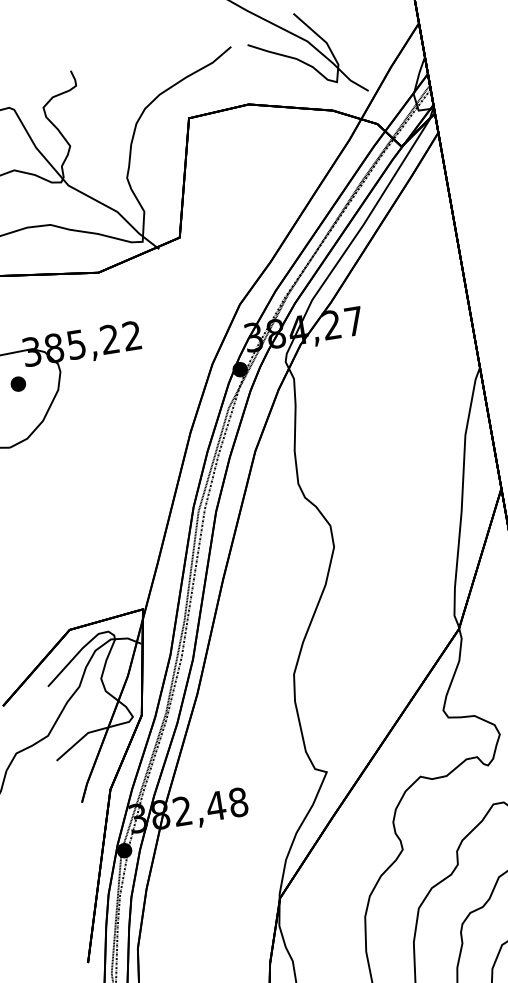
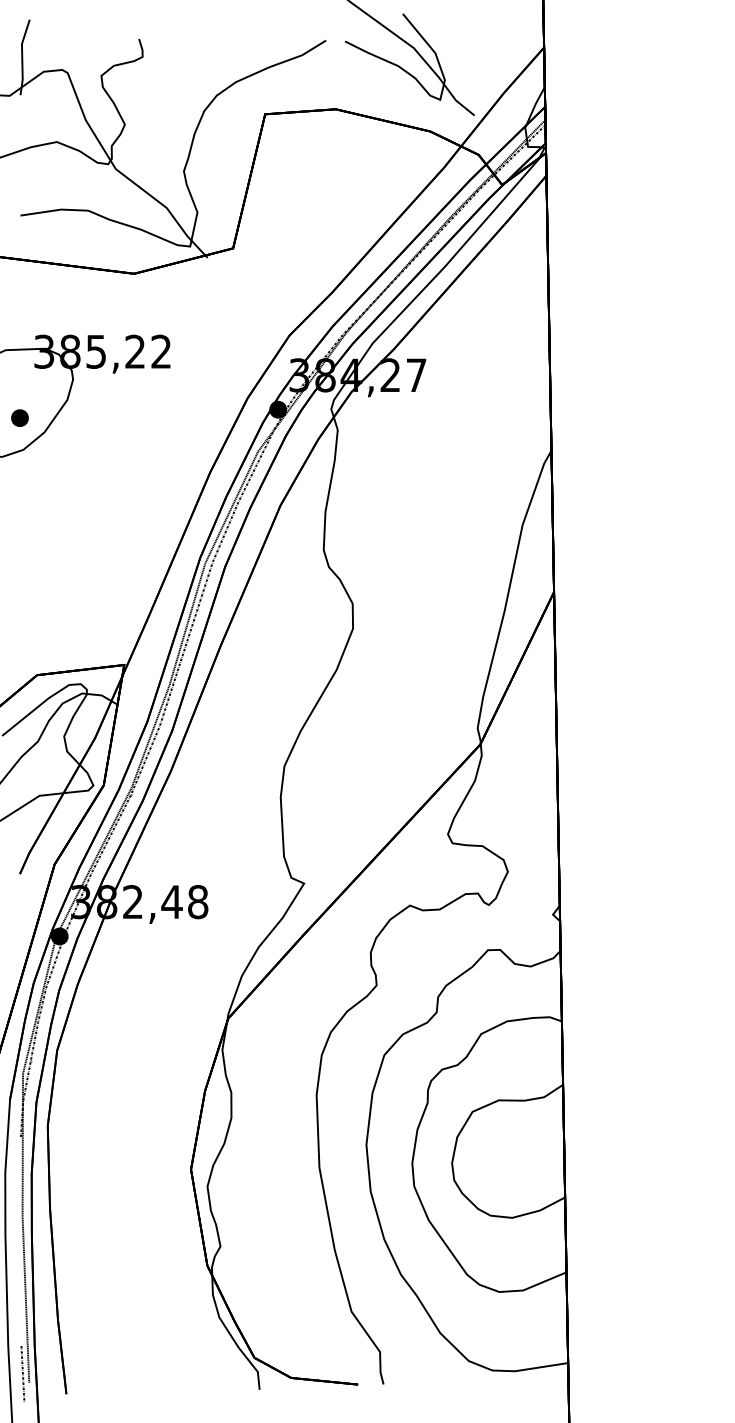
part: (17, 383) -> (19, 417), moved

